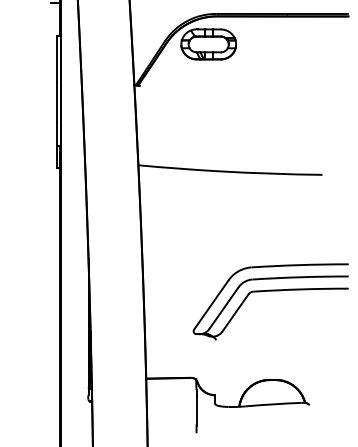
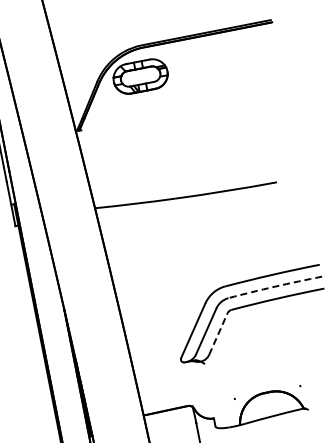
arc: (300, 277) -> (275, 286), solid -> dashed
line: (235, 312) -> (218, 333), solid -> dashed

